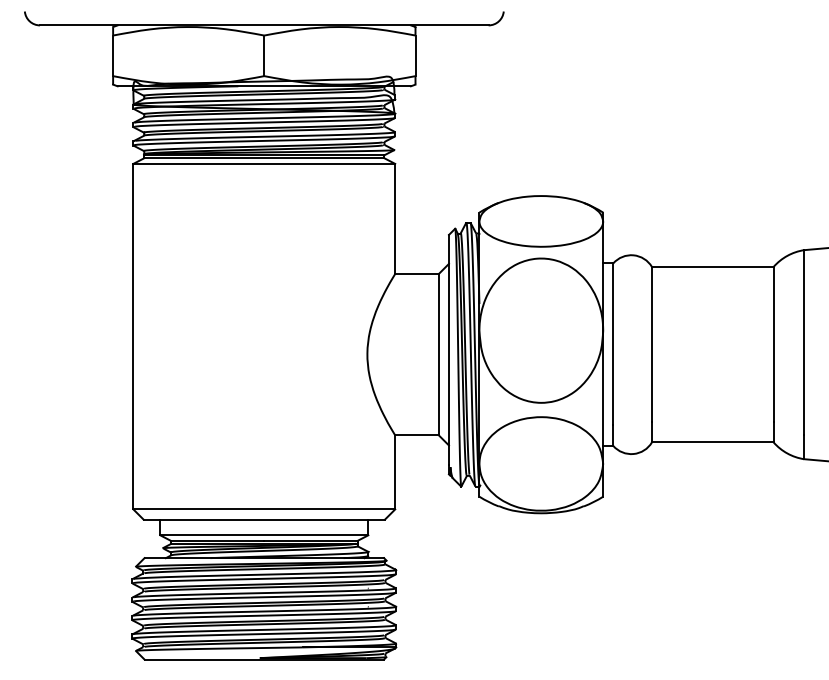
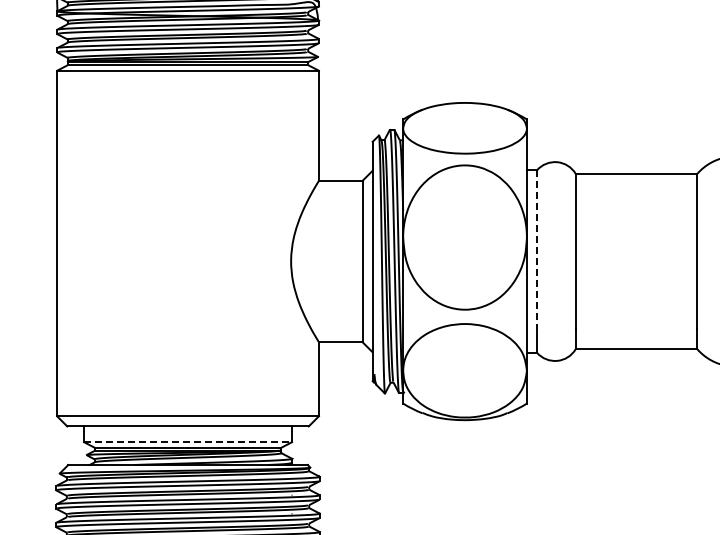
line: (613, 344) -> (537, 251), solid -> dashed
line: (264, 535) -> (188, 442), solid -> dashed

